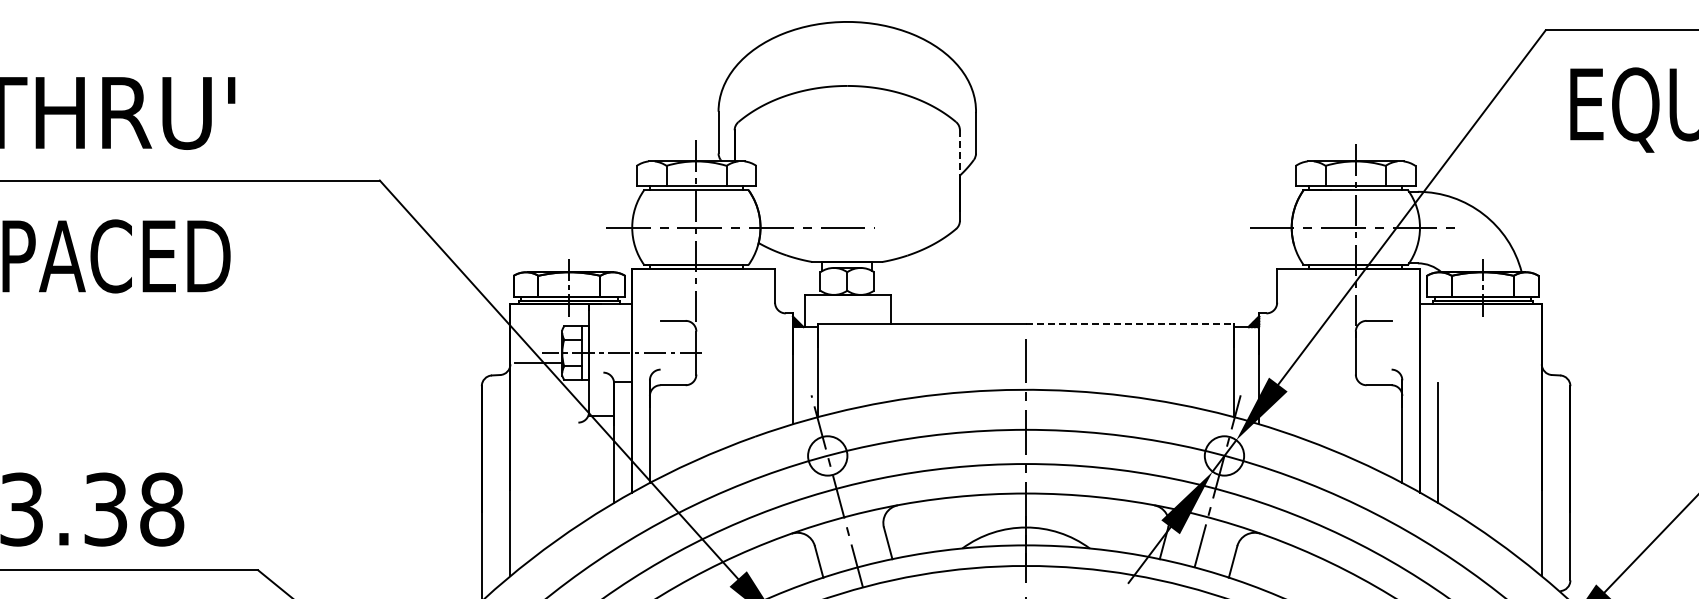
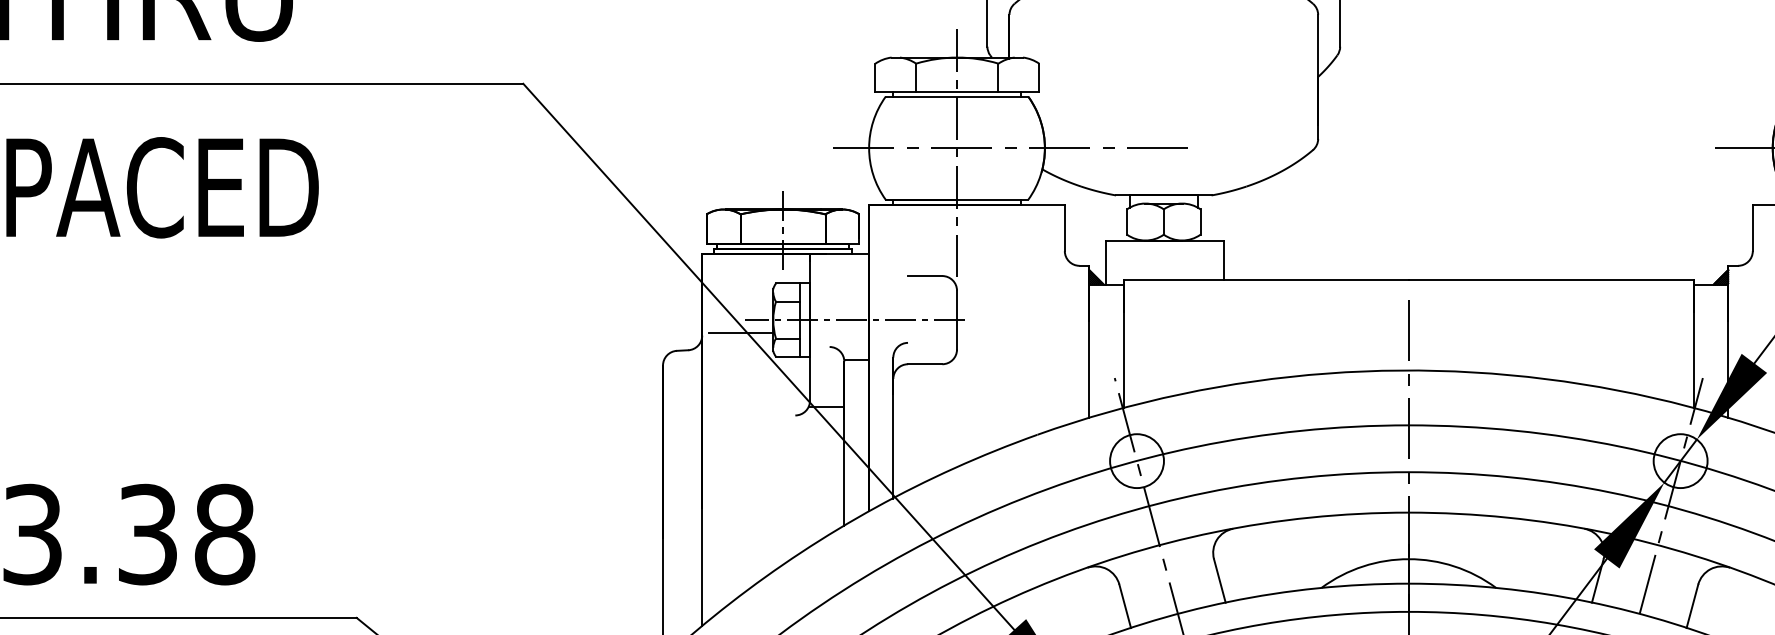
line: (959, 152) -> (1317, 45), dashed -> solid
line: (1130, 323) -> (1551, 279), dashed -> solid

